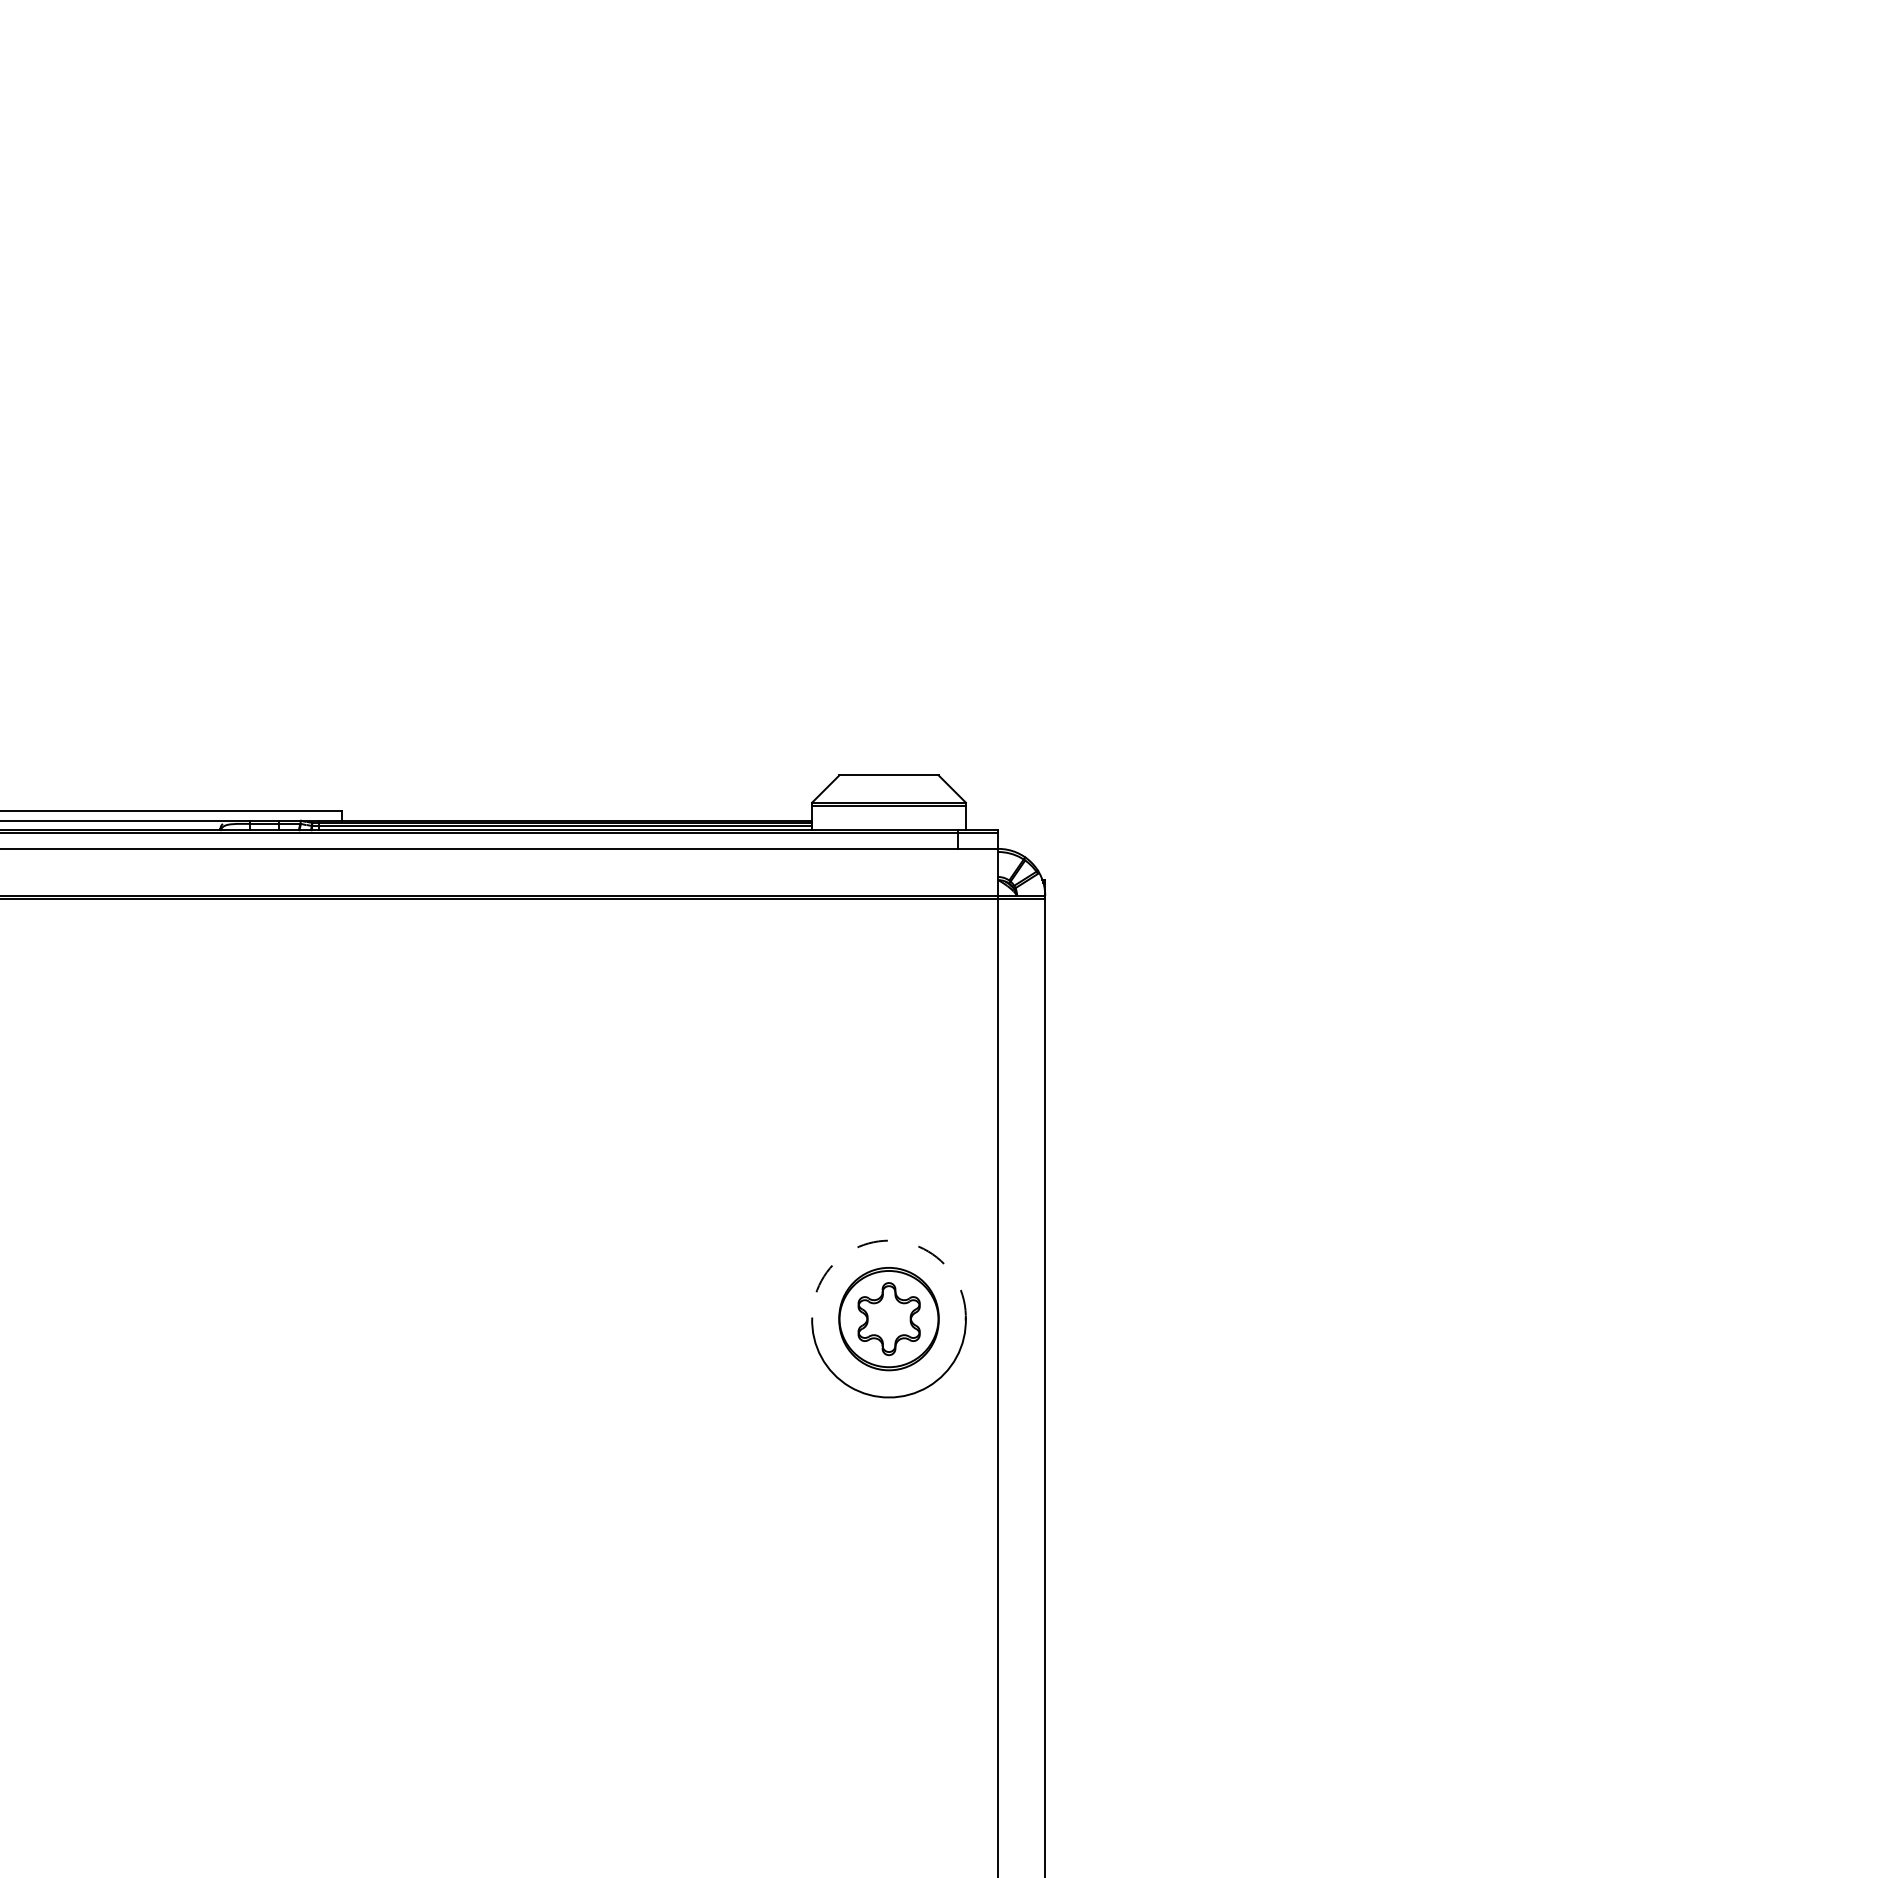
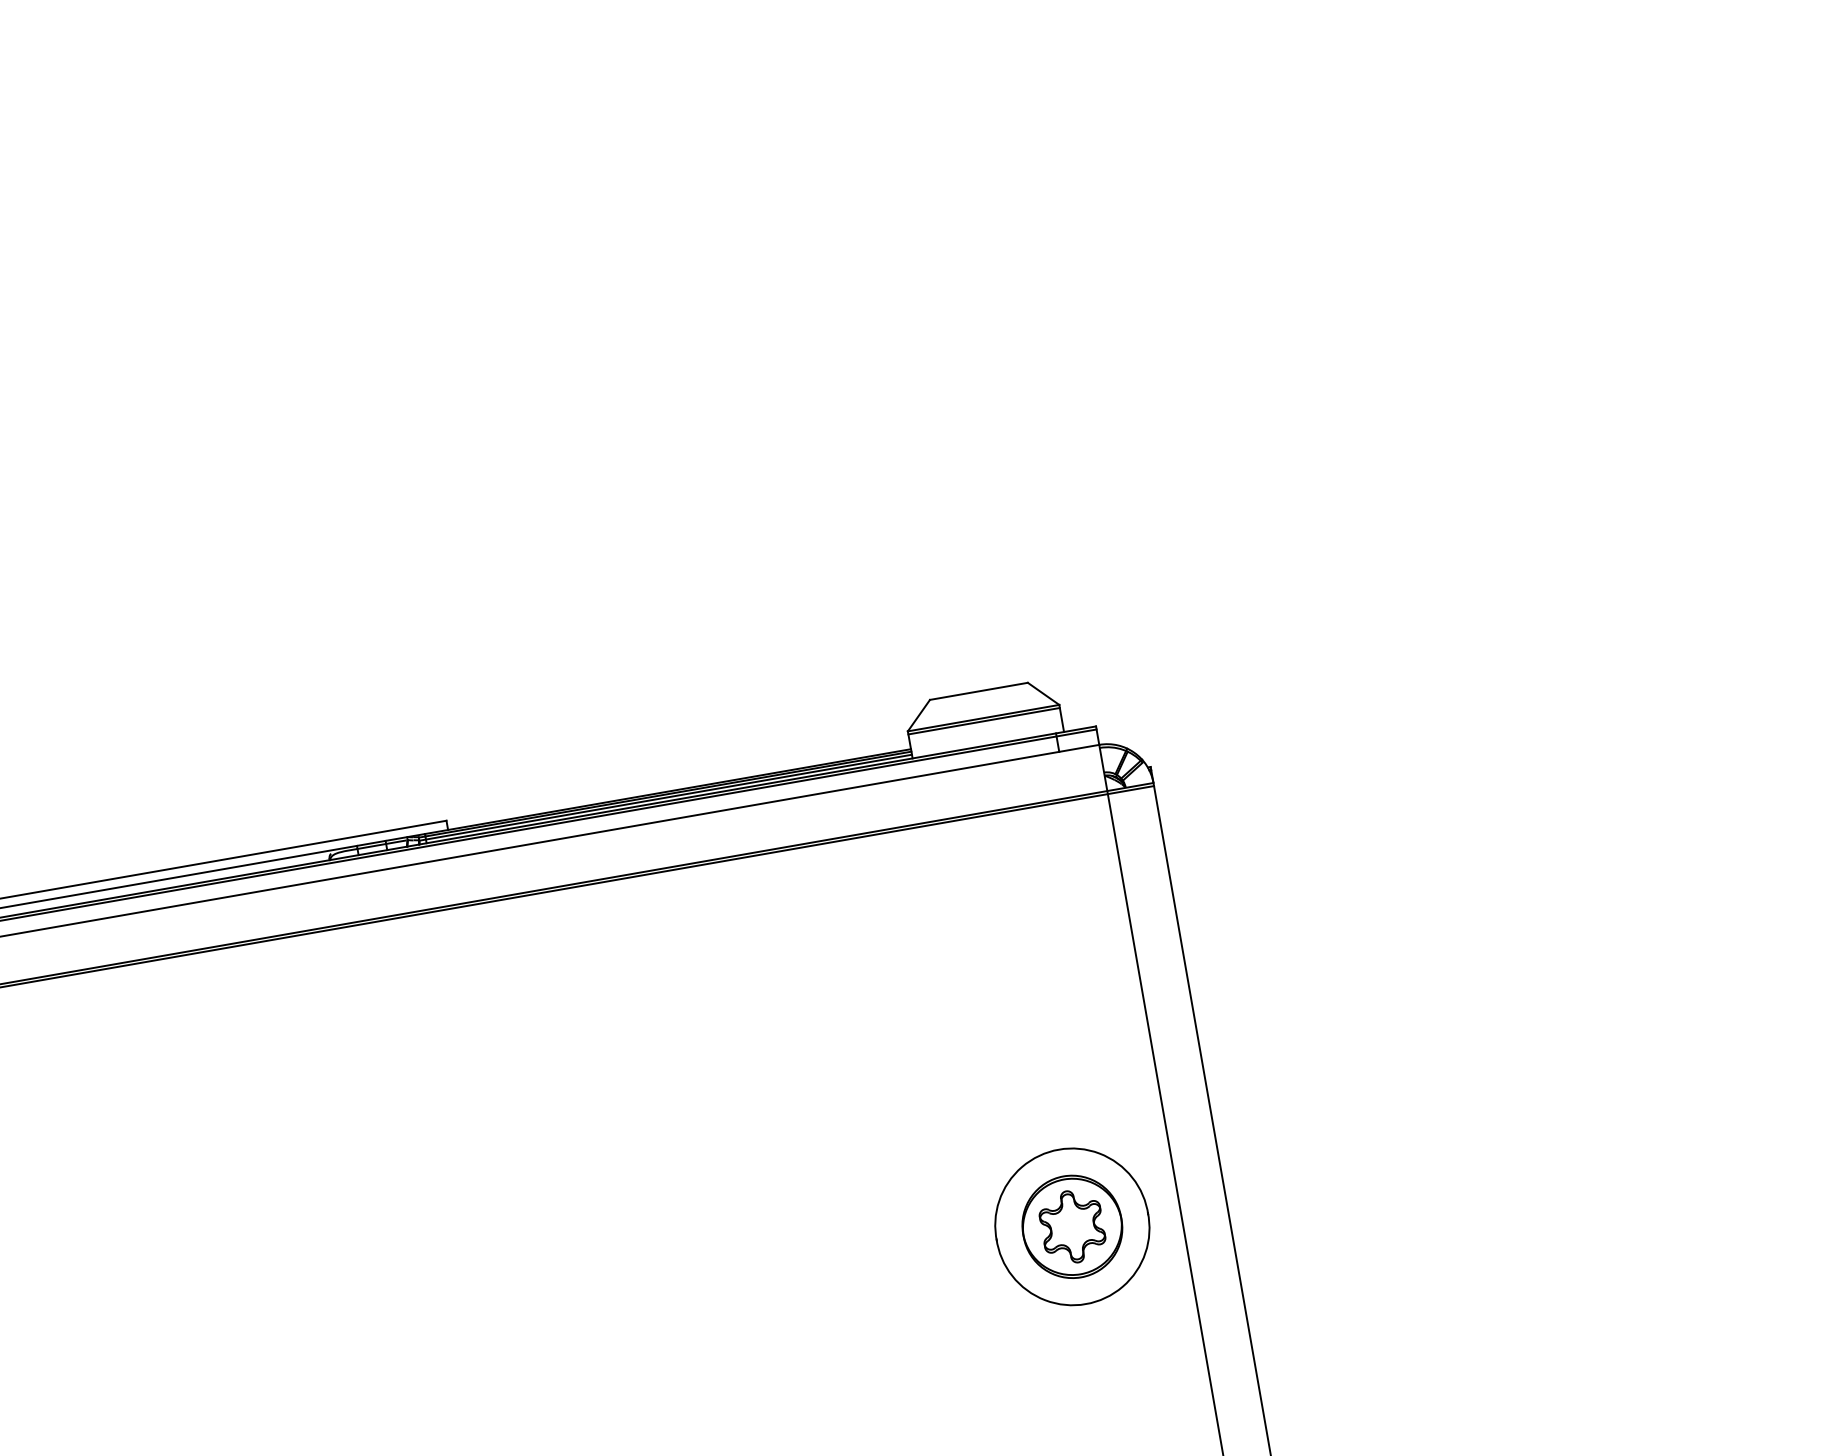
arc: (889, 1240) -> (1059, 1149), dashed -> solid

